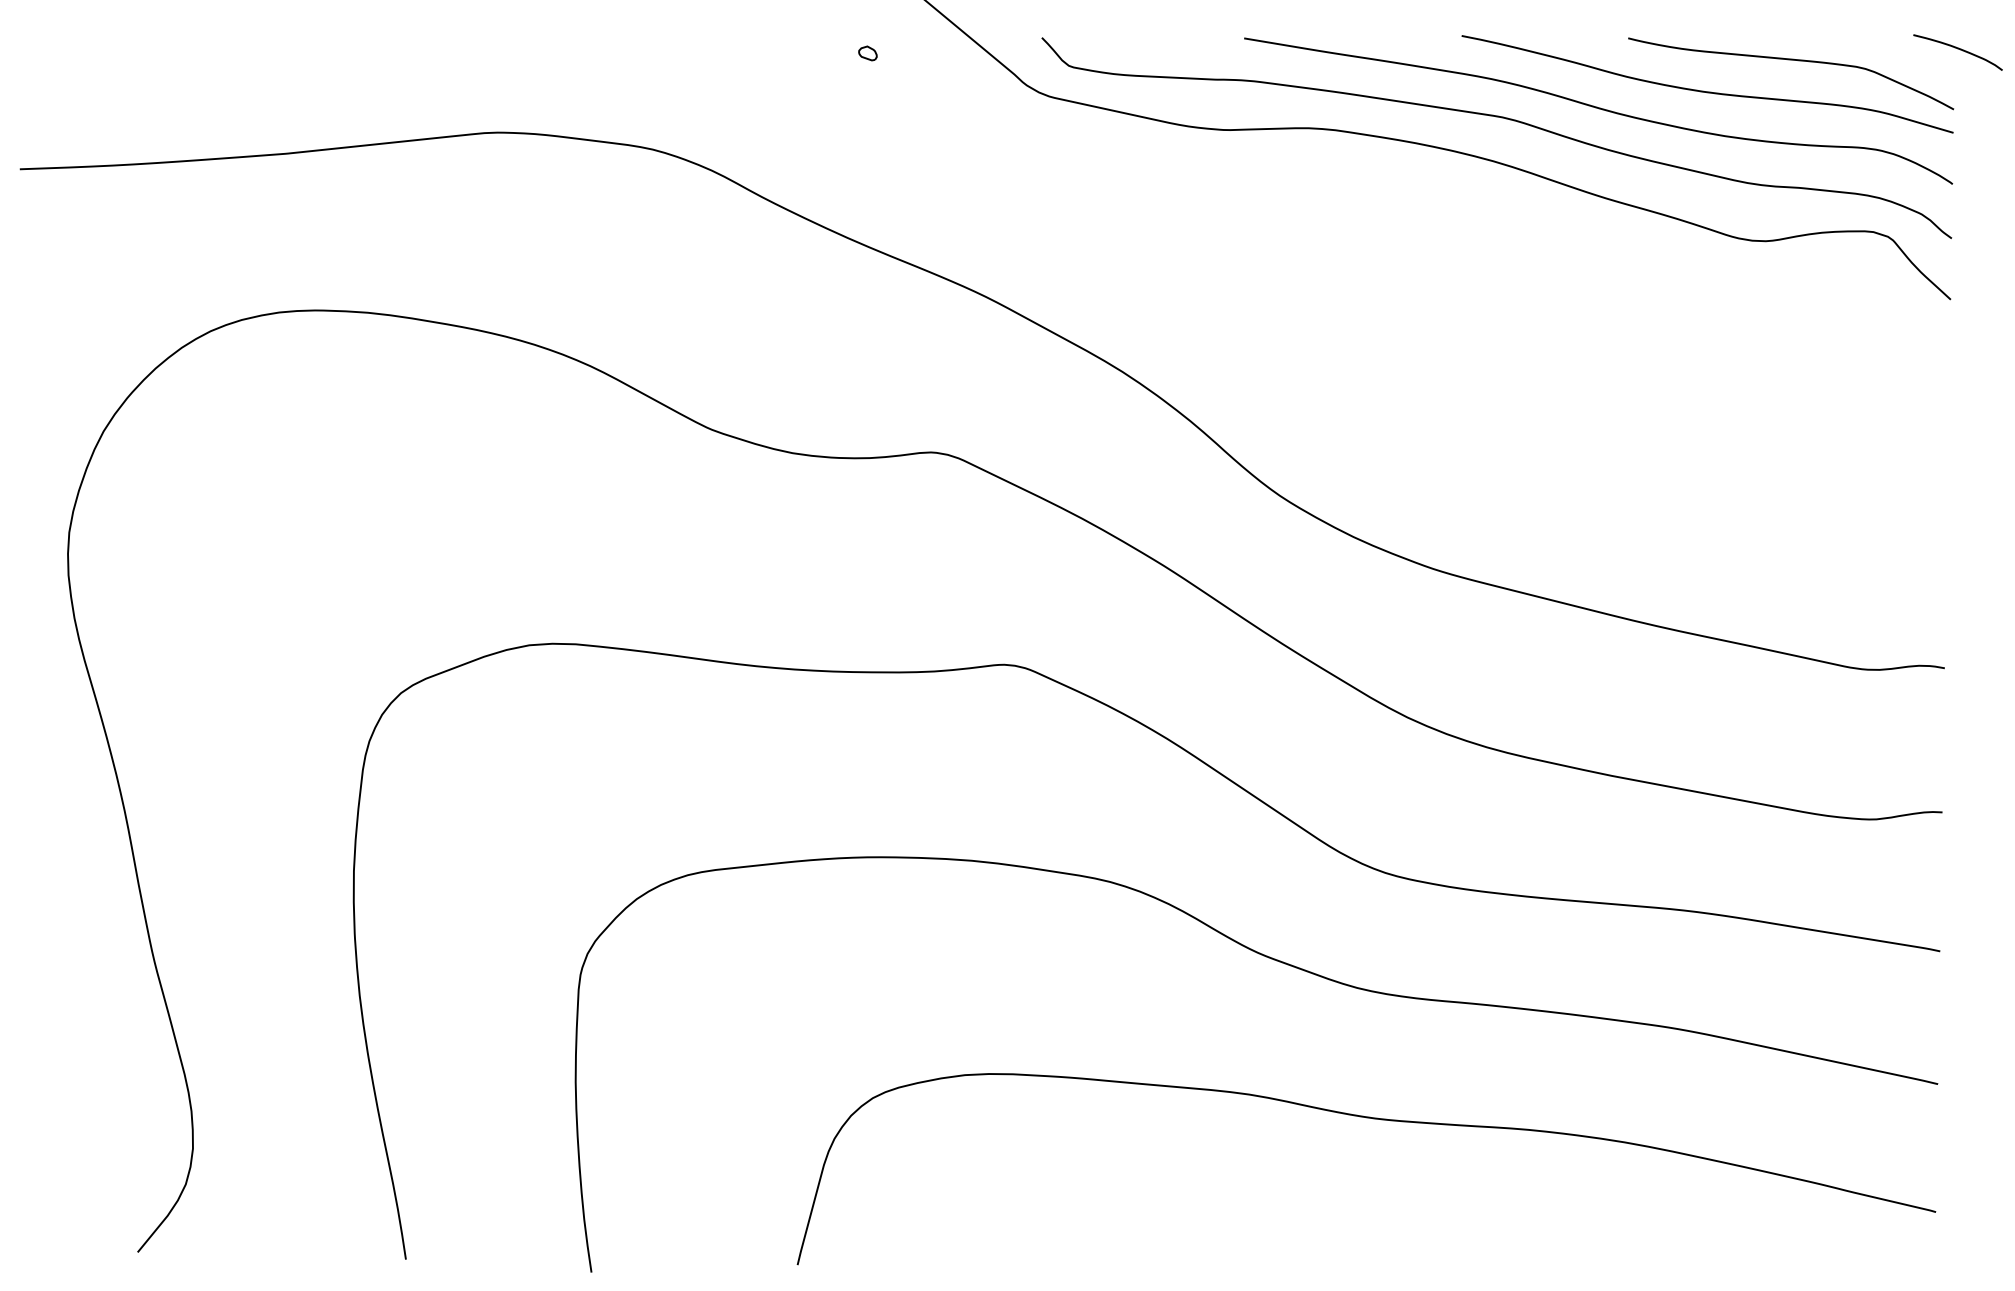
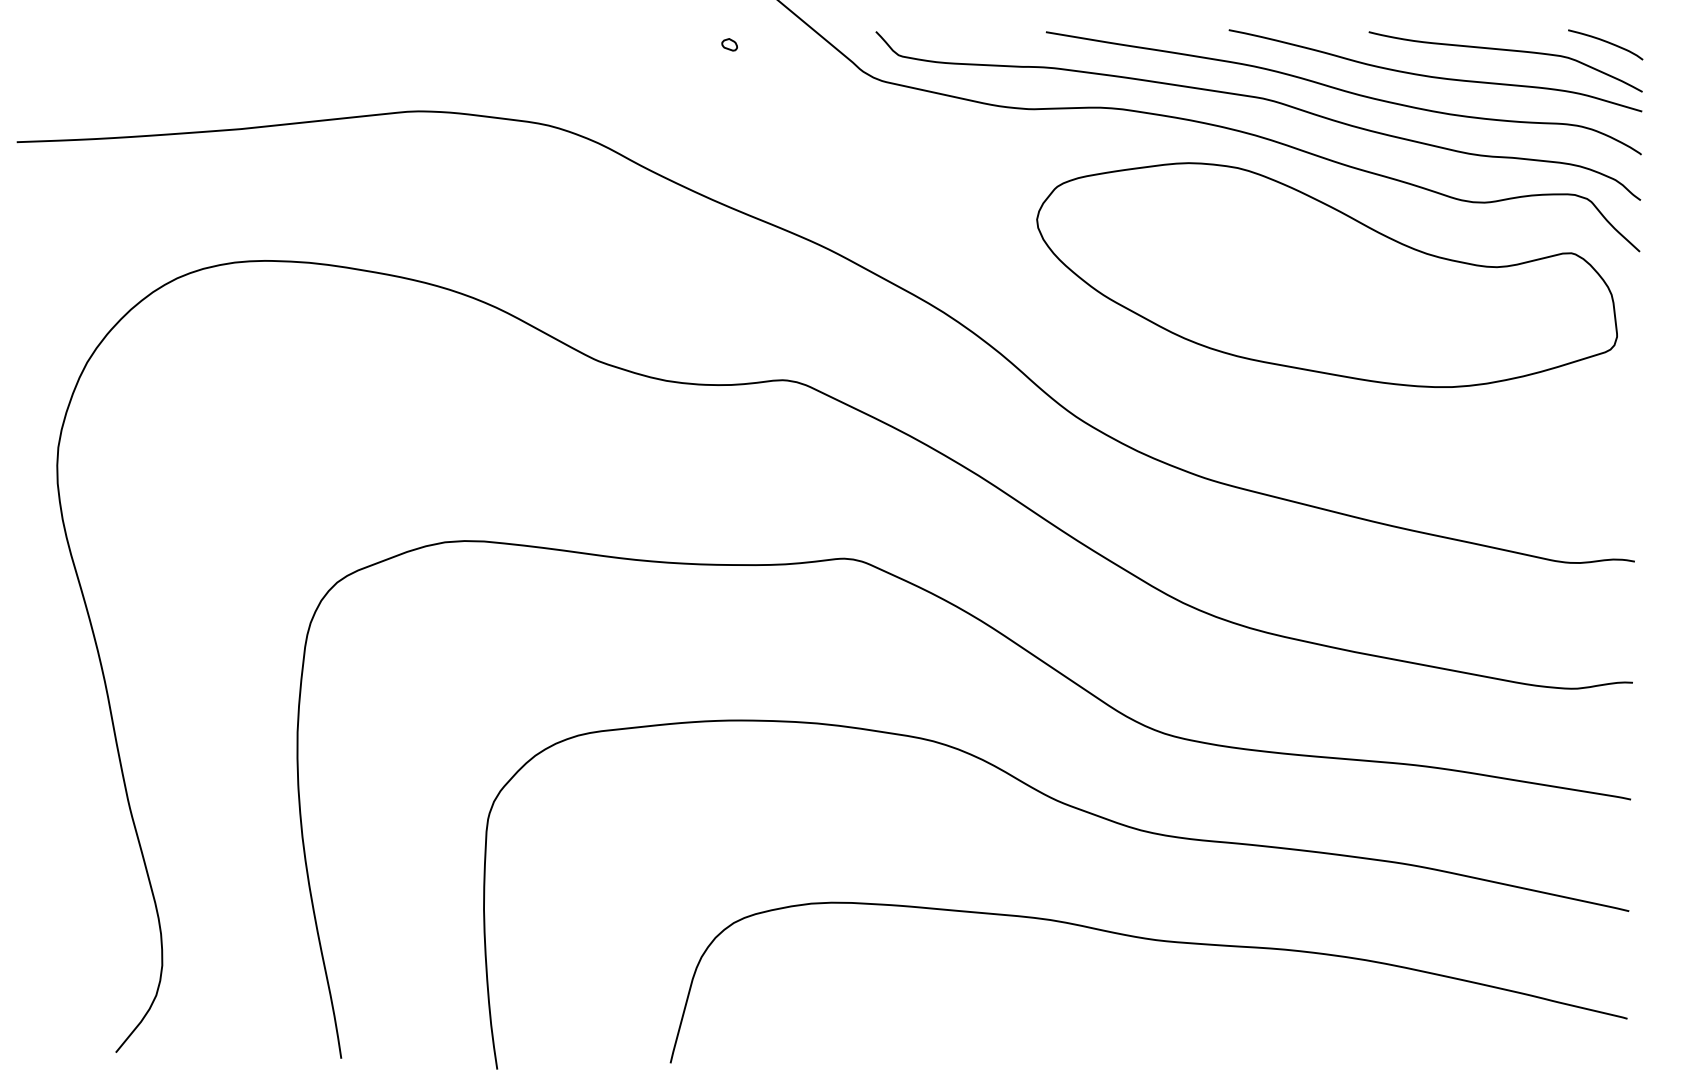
curve: (1957, 49) -> (1605, 42), moved
part: (1578, 327) -> (1326, 275), added

